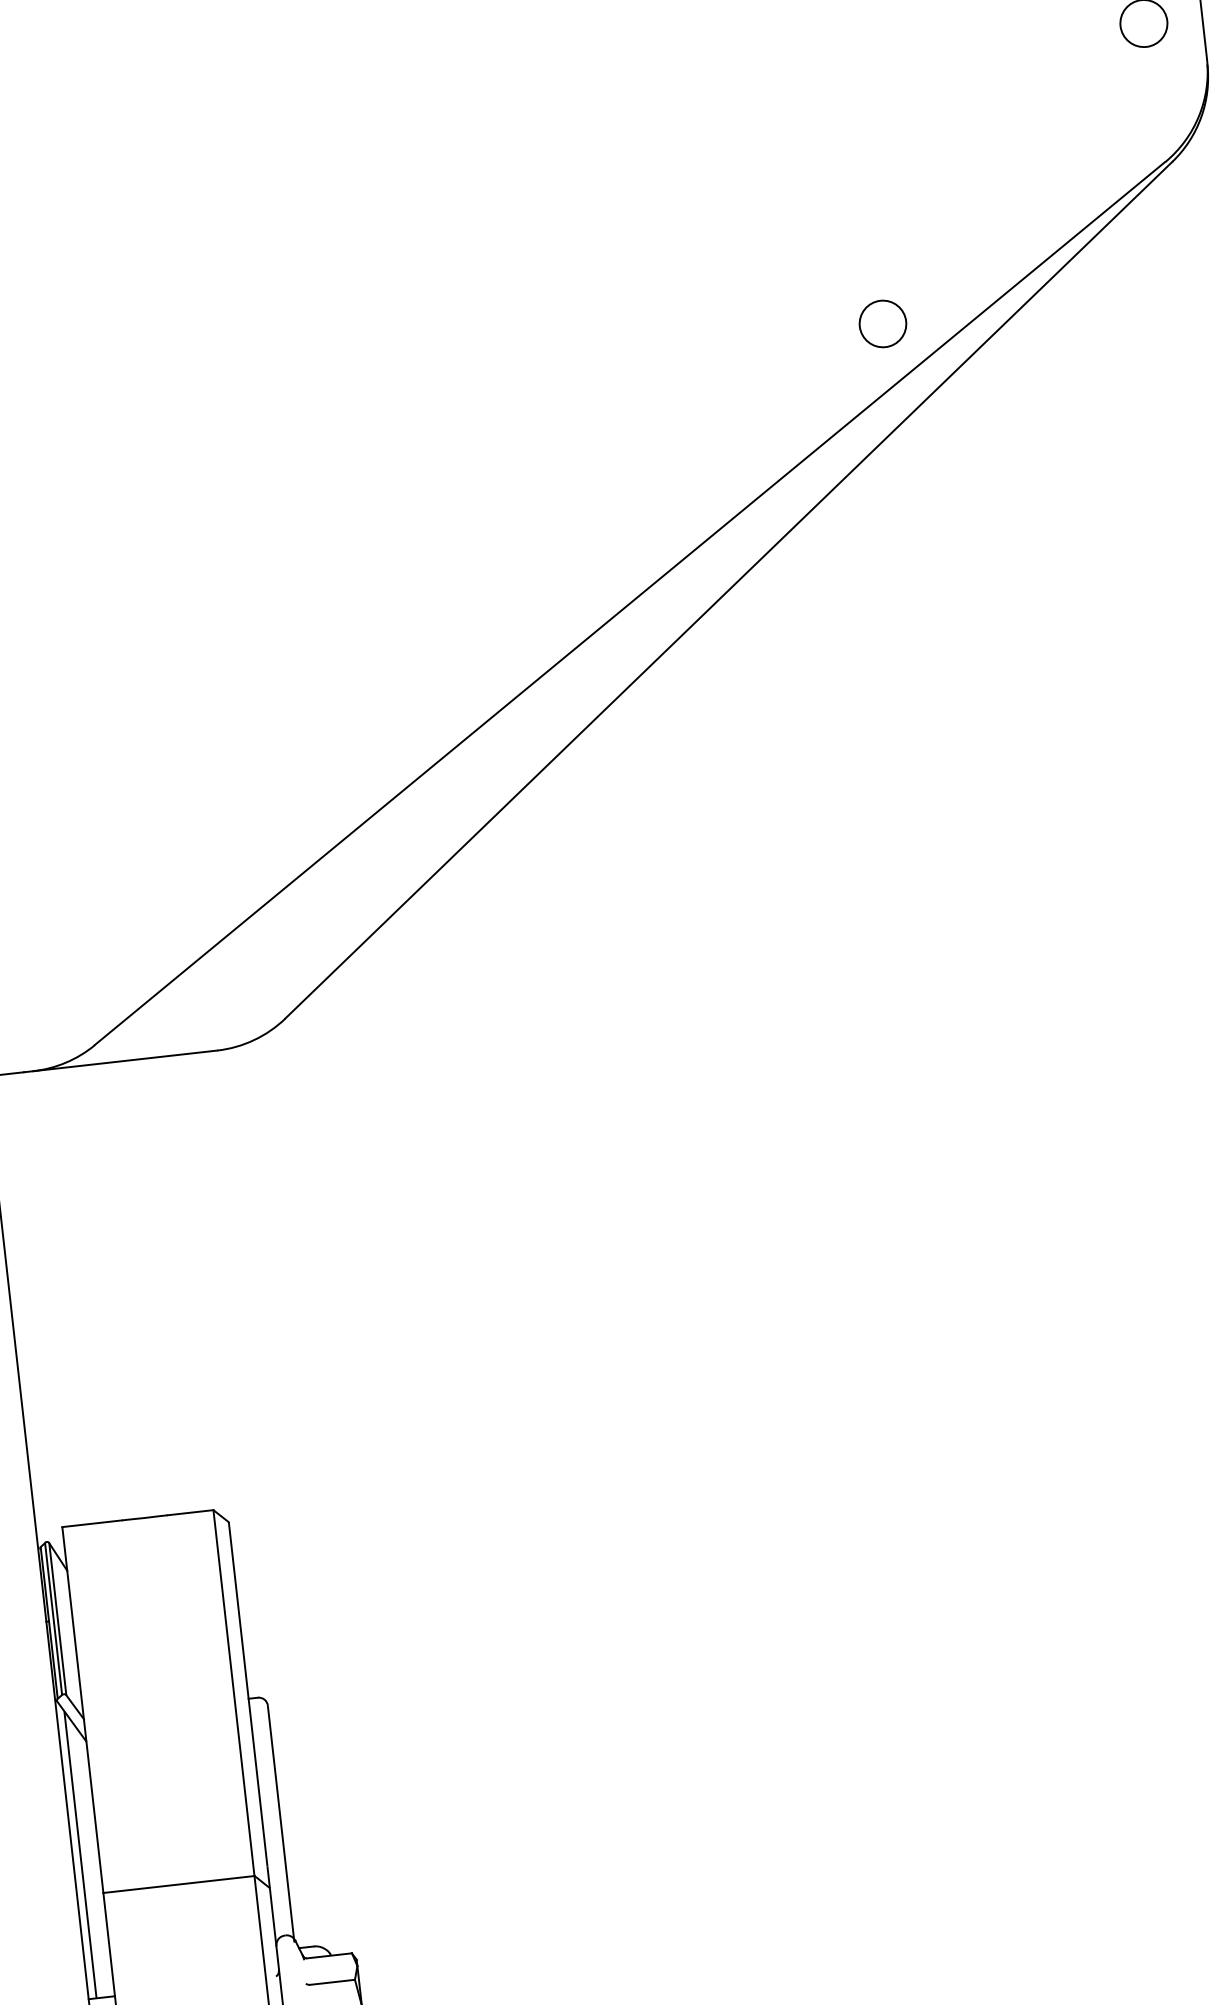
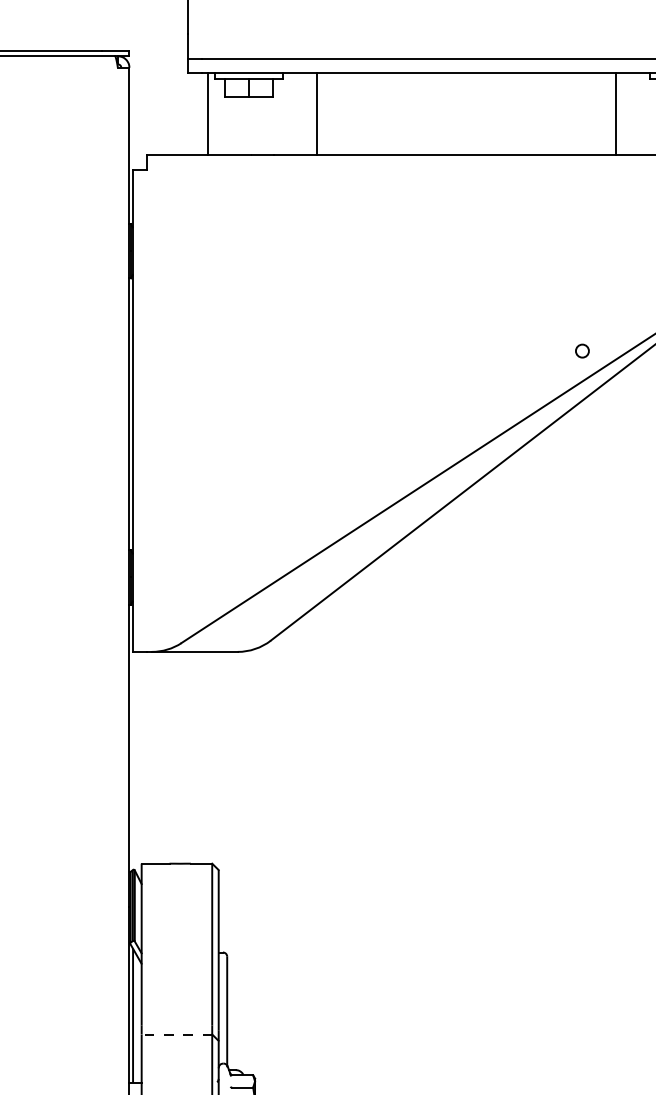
circle: (882, 322) -> (582, 350), size x0.6
line: (177, 1884) -> (176, 1034), solid -> dashed

